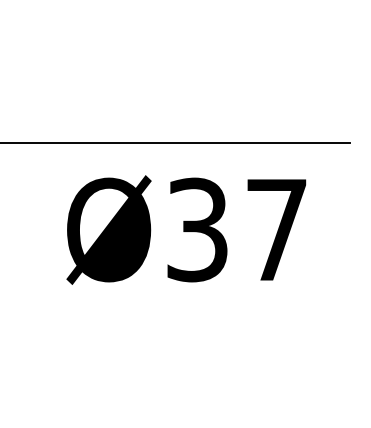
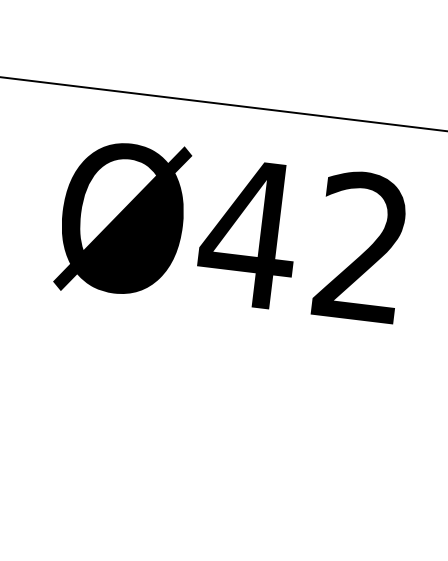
text: (235, 229) -> (303, 239), Ø37 -> Ø42

